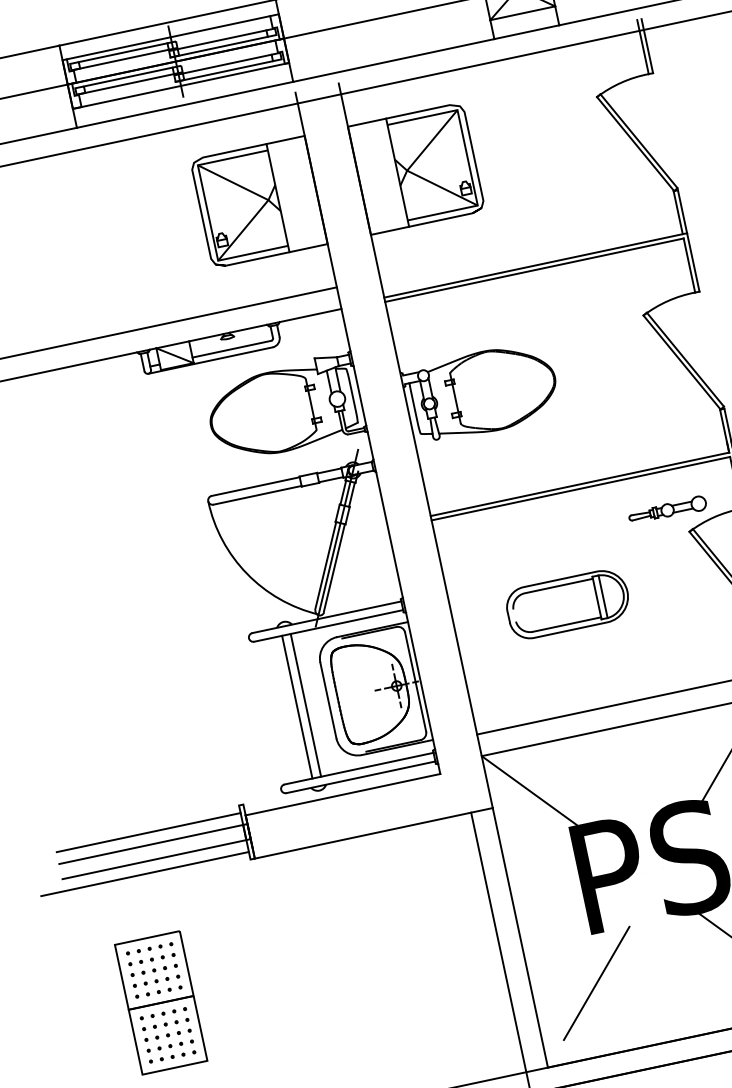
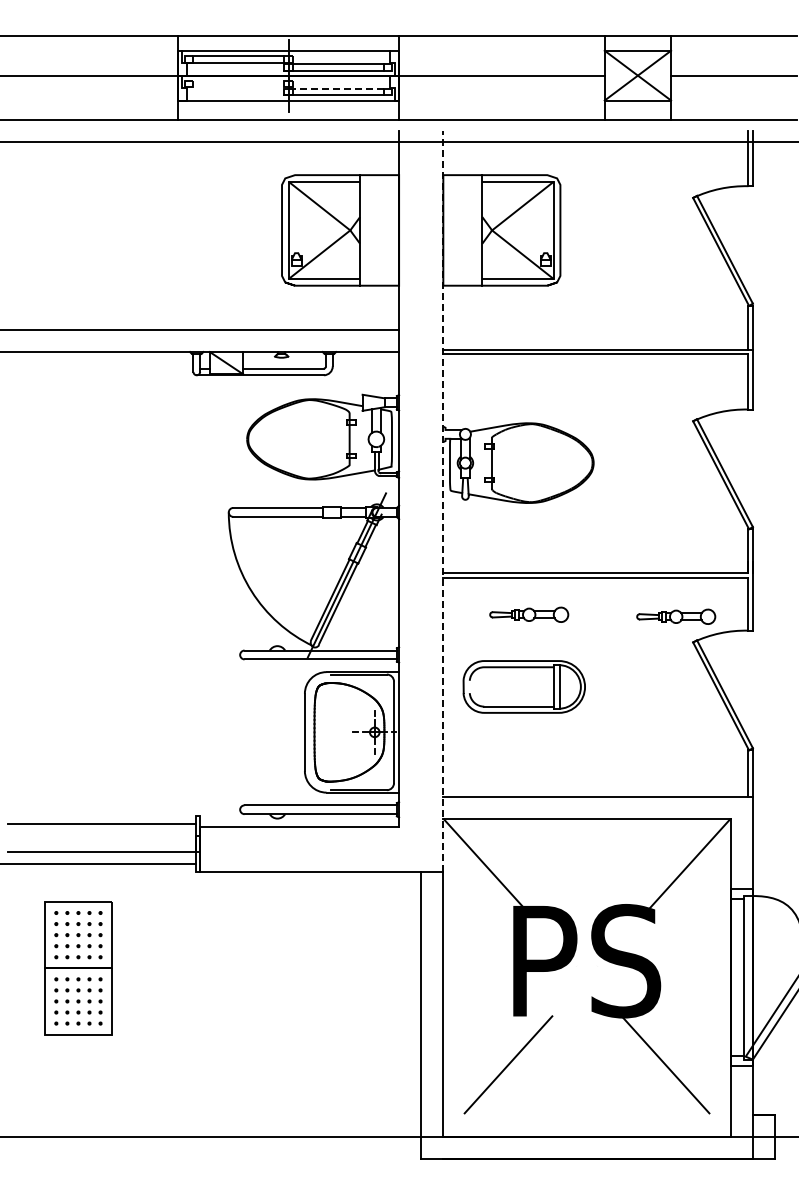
line: (226, 63) -> (337, 88), solid -> dashed
line: (127, 76) -> (238, 80), removed
line: (125, 84) -> (234, 87), removed
line: (415, 444) -> (443, 500), solid -> dashed
part: (523, 538) -> (529, 614), added
part: (567, 603) -> (523, 686), moved
line: (305, 705) -> (281, 732), removed
line: (297, 707) -> (273, 732), removed
line: (151, 844) -> (101, 836), removed
part: (161, 1003) -> (78, 968), moved

